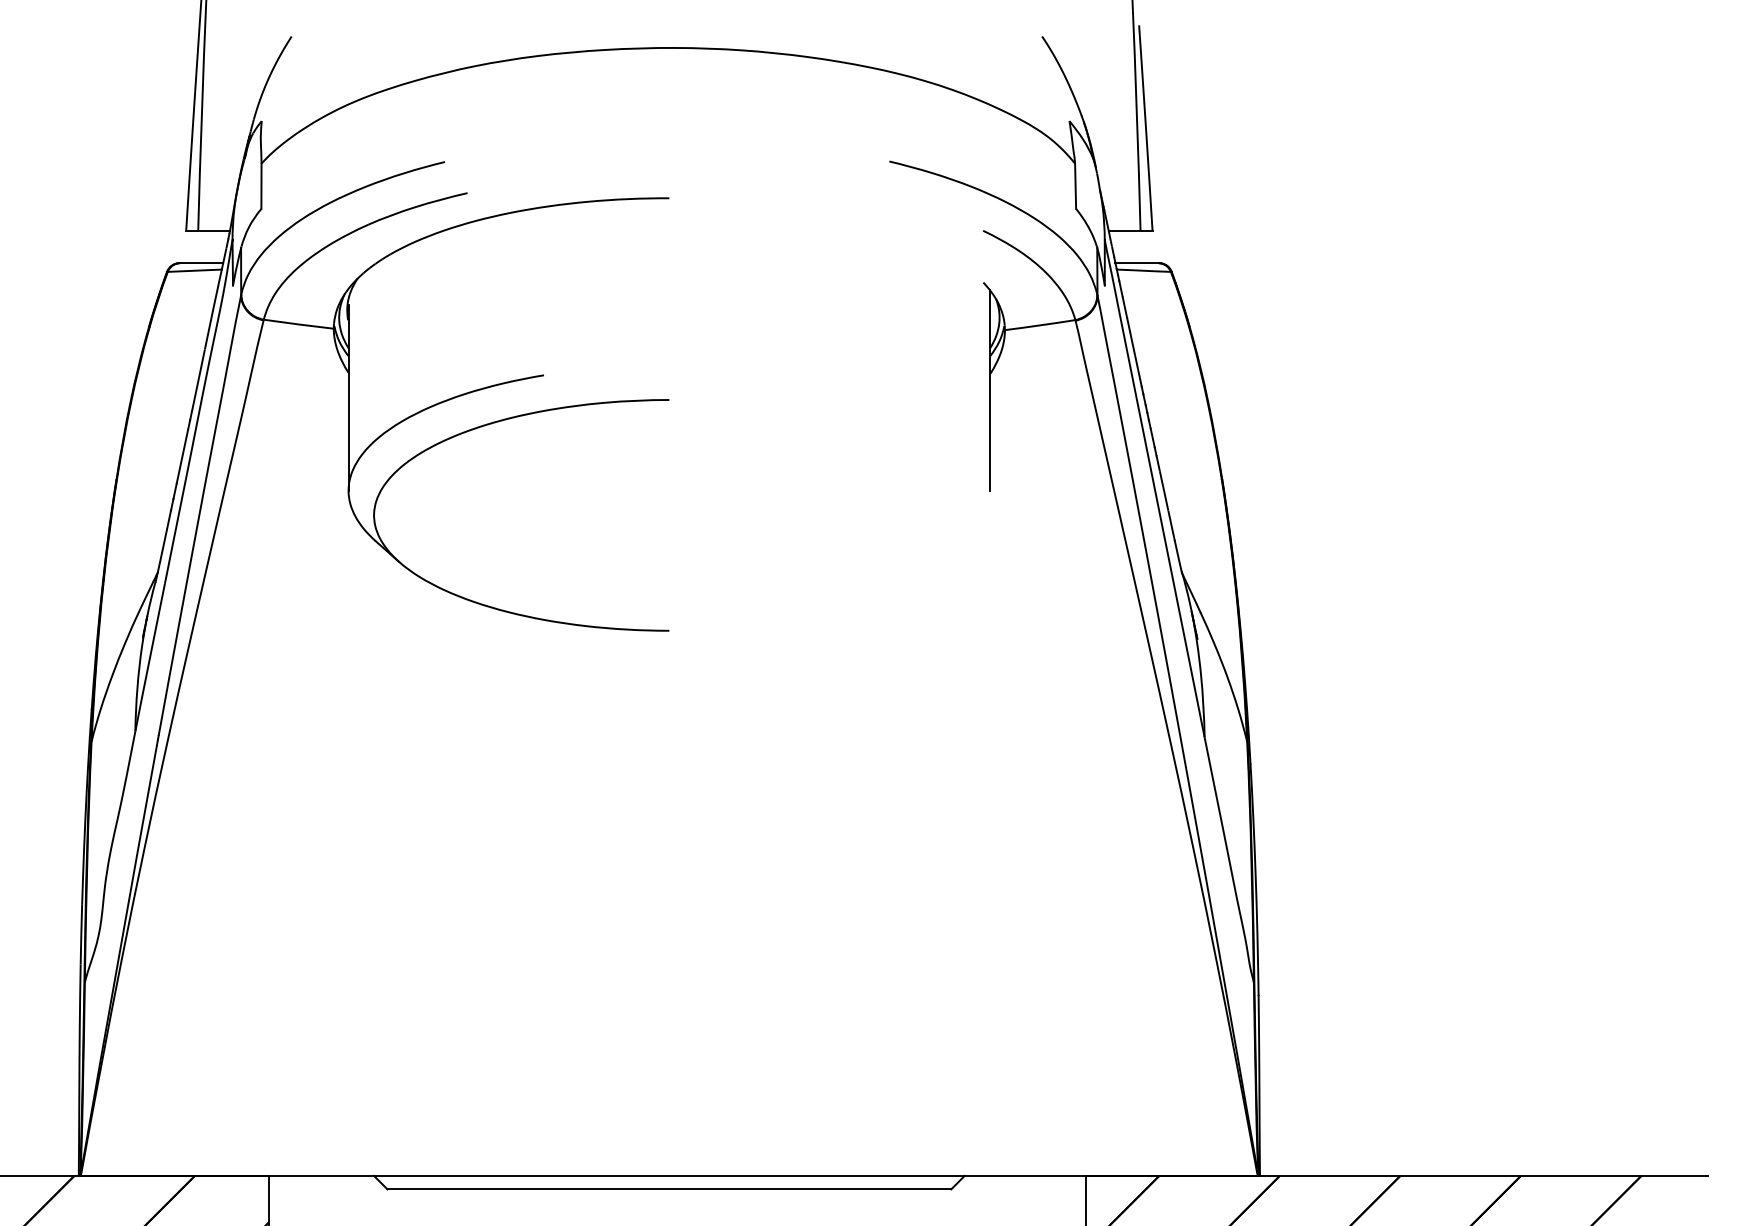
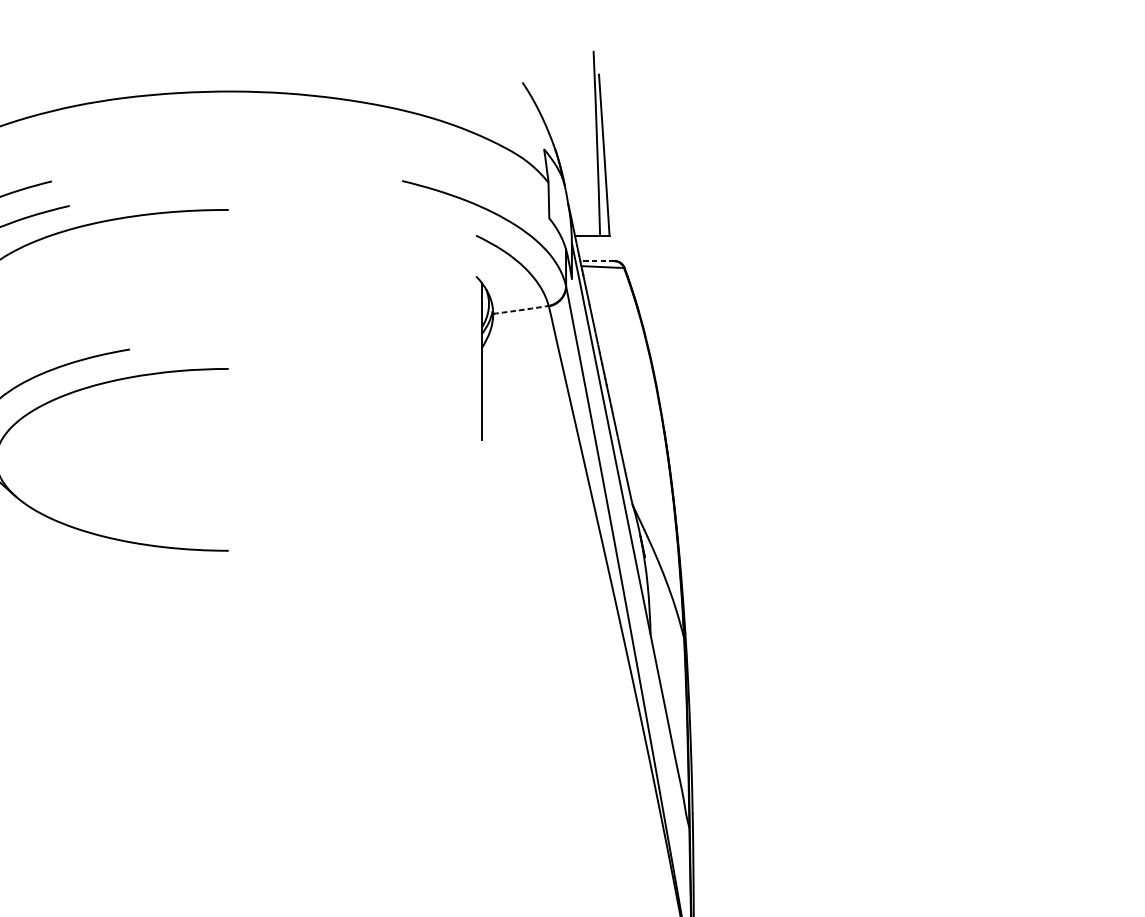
line: (1137, 263) -> (597, 261), solid -> dashed
arc: (1040, 325) -> (521, 310), solid -> dashed

